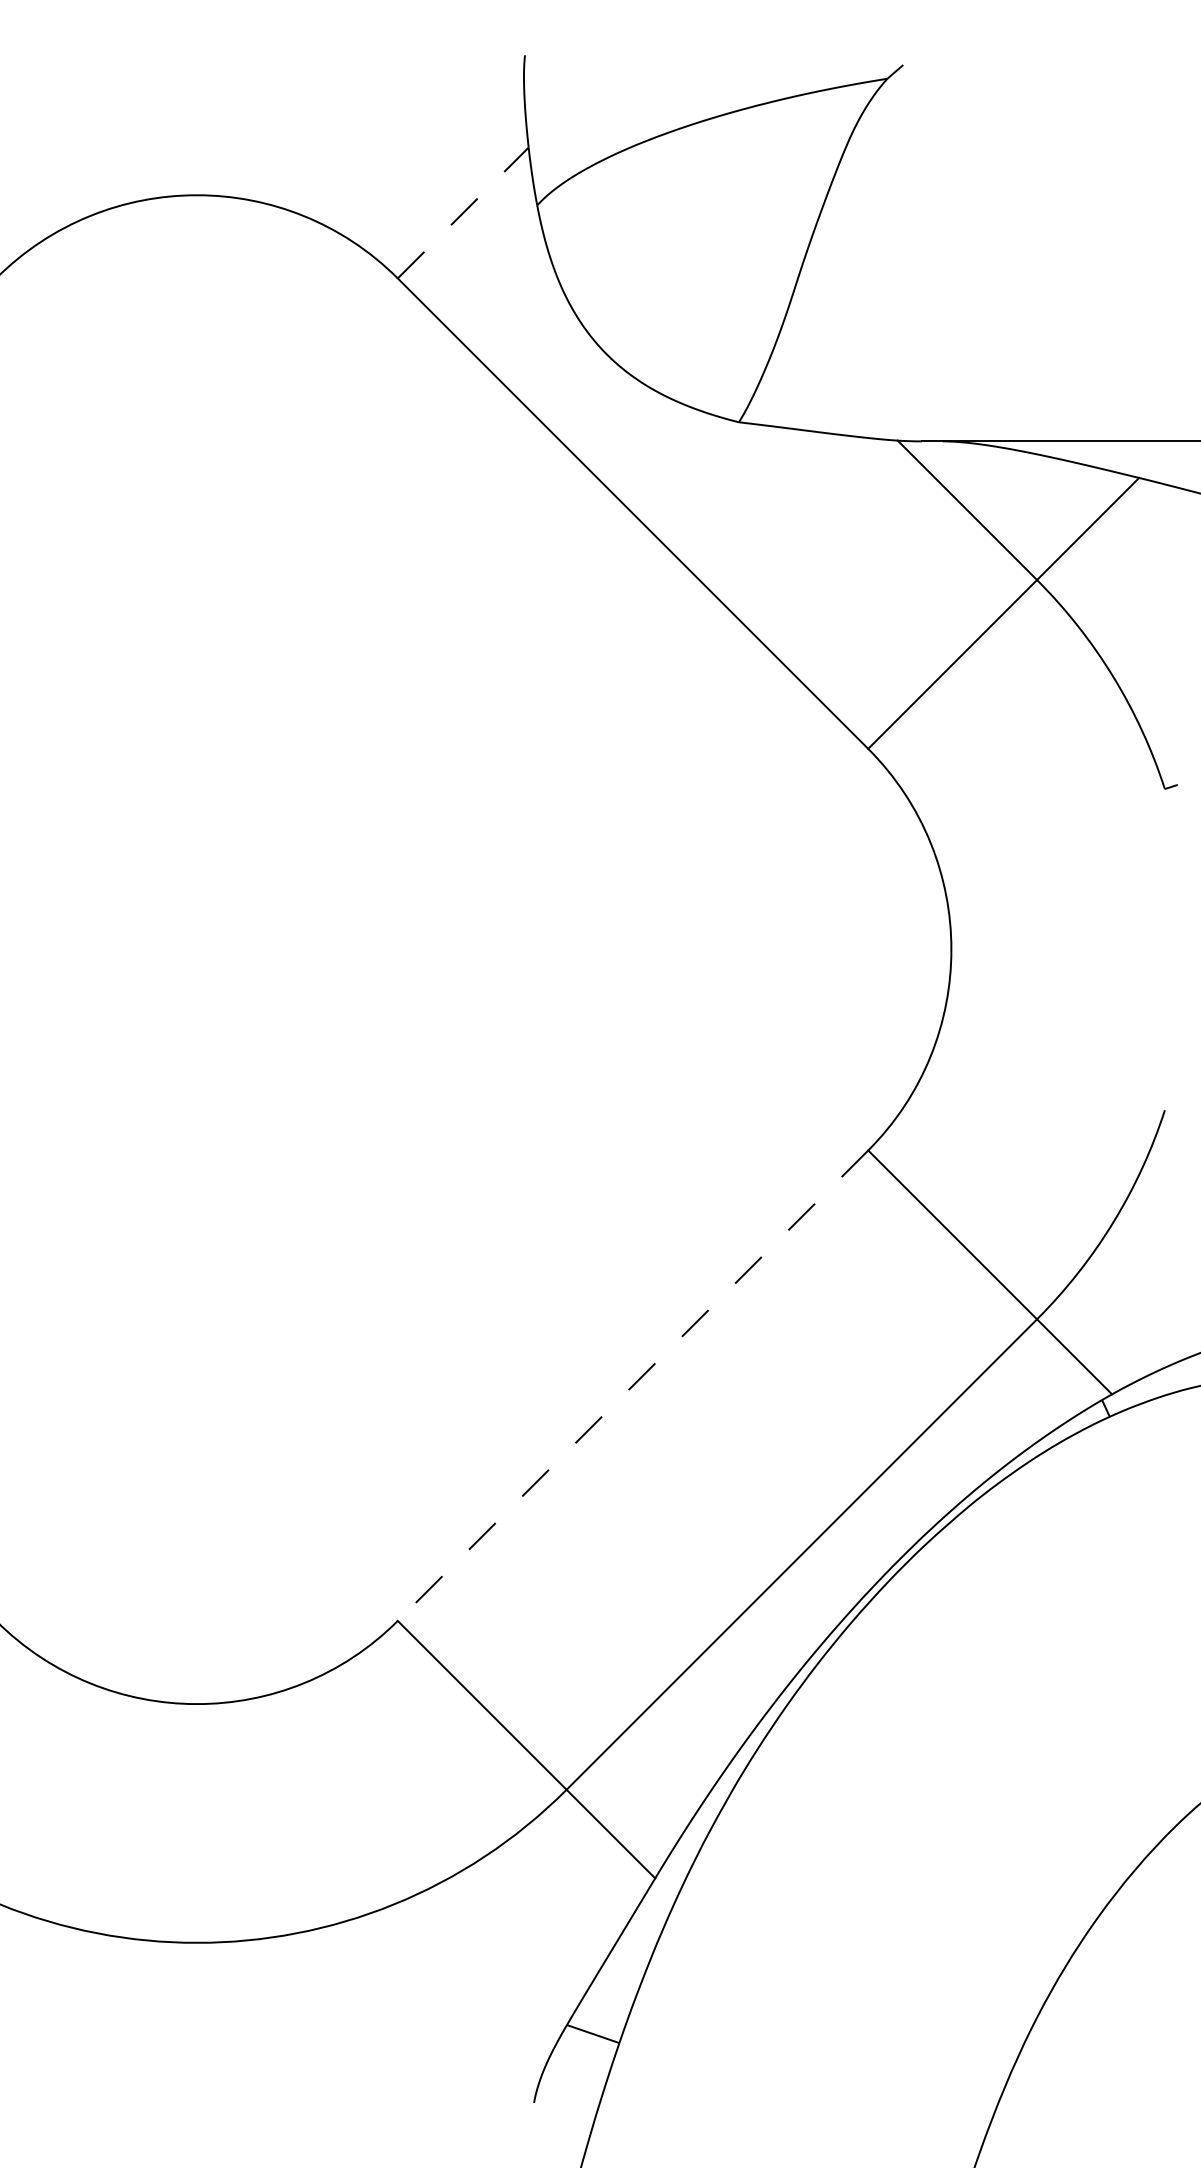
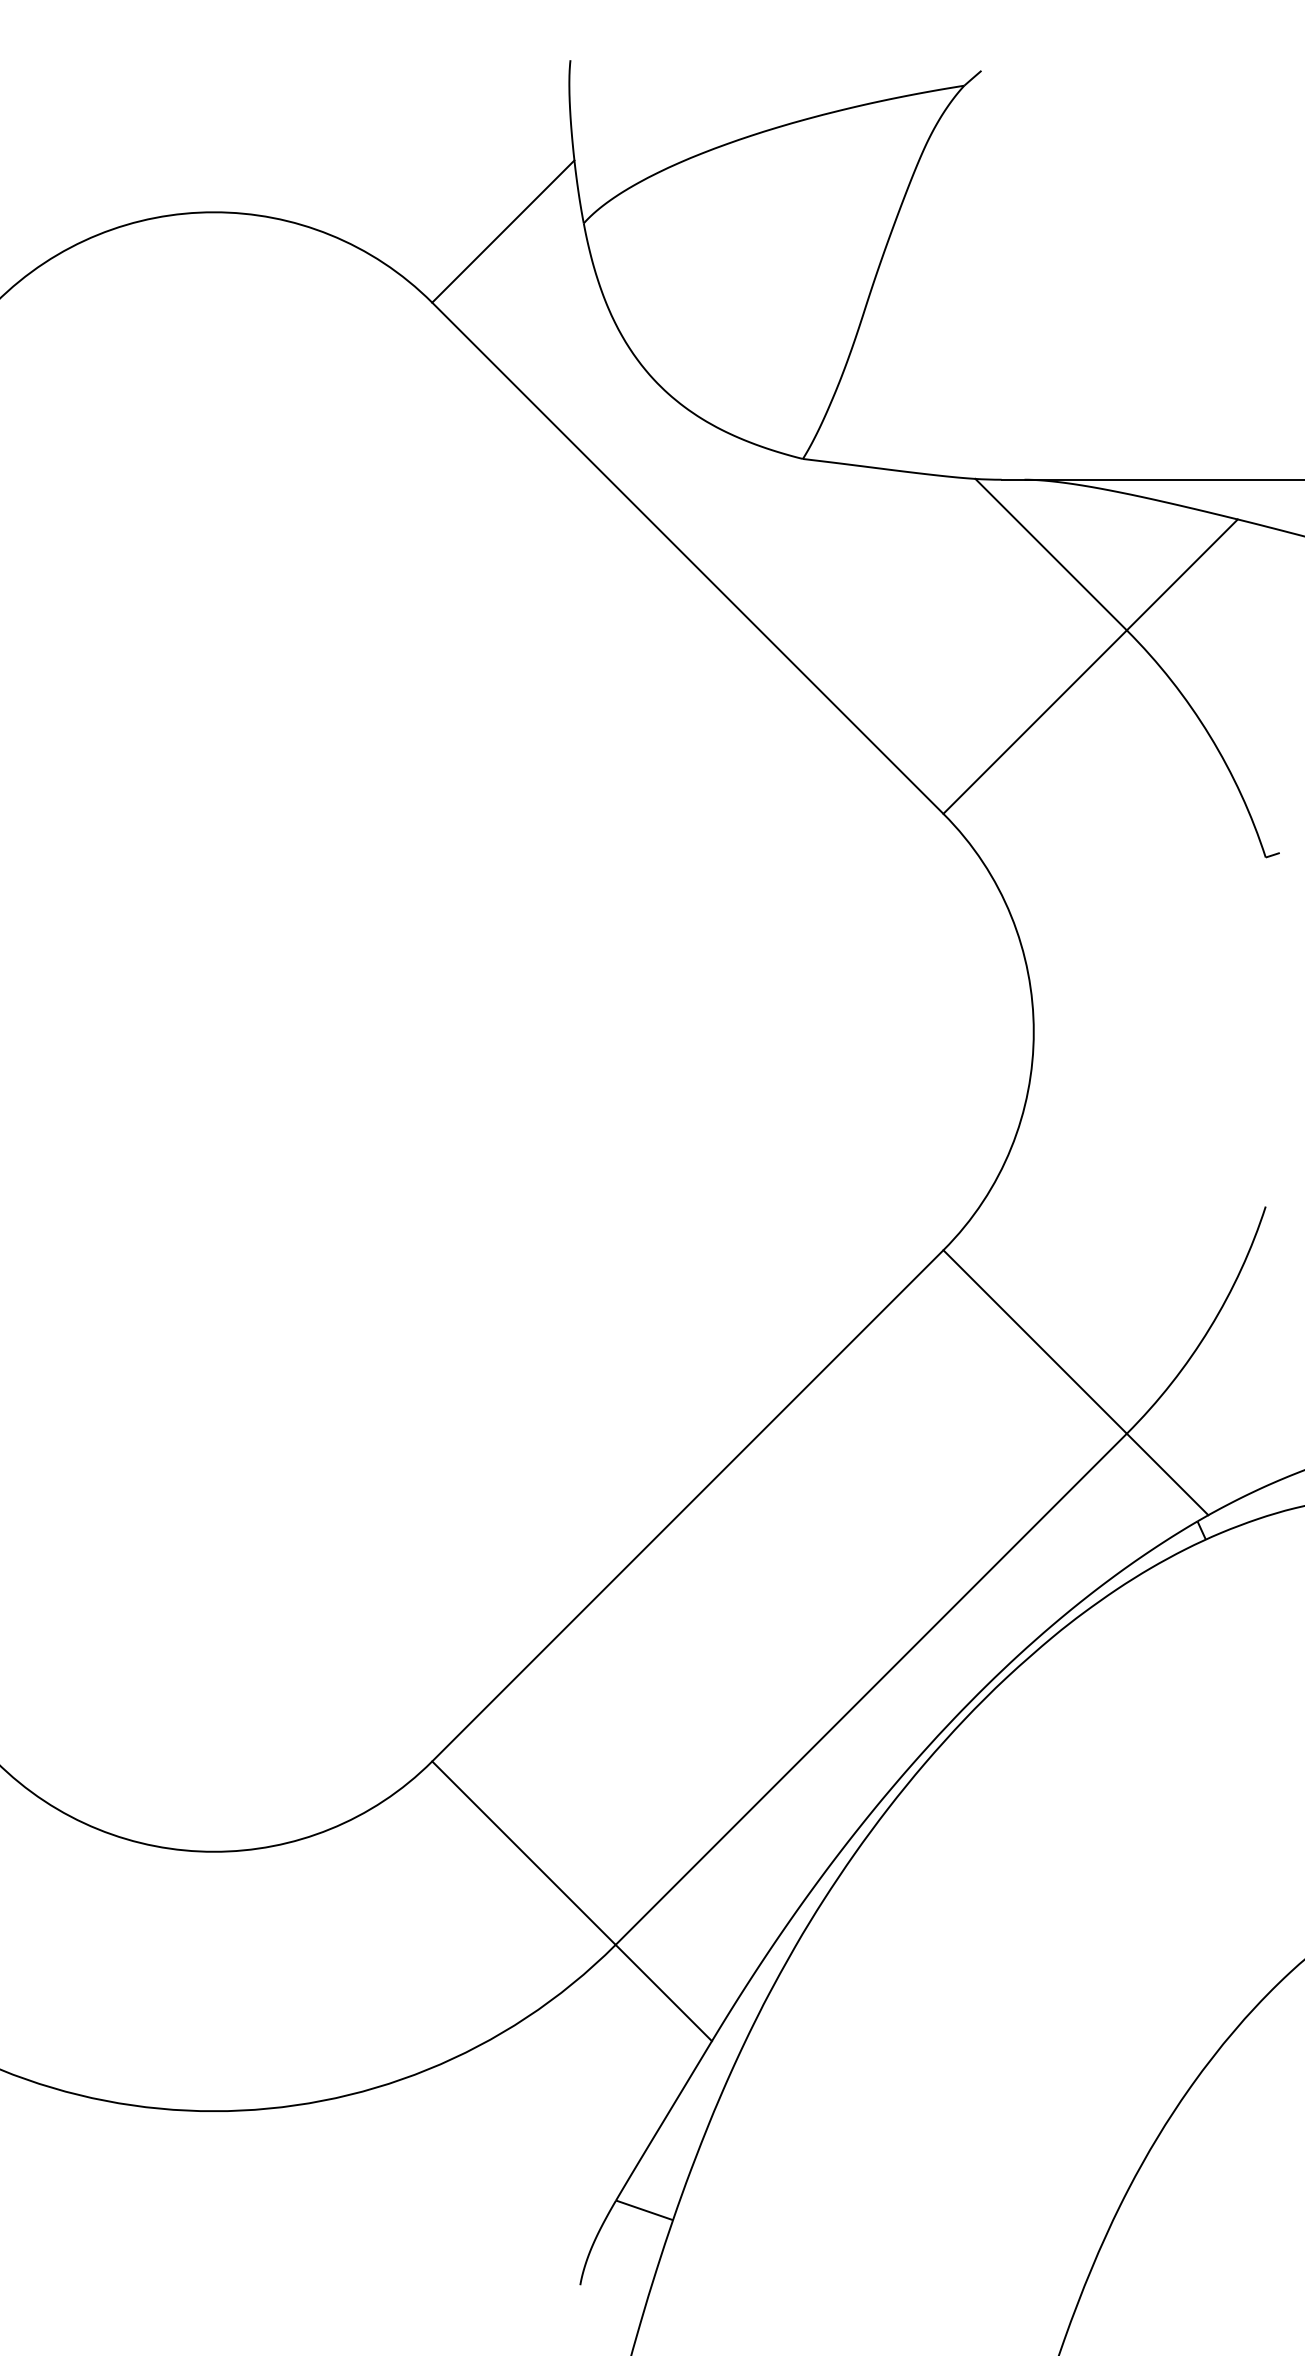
line: (463, 213) -> (503, 232), dashed -> solid
line: (633, 1385) -> (688, 1505), dashed -> solid

